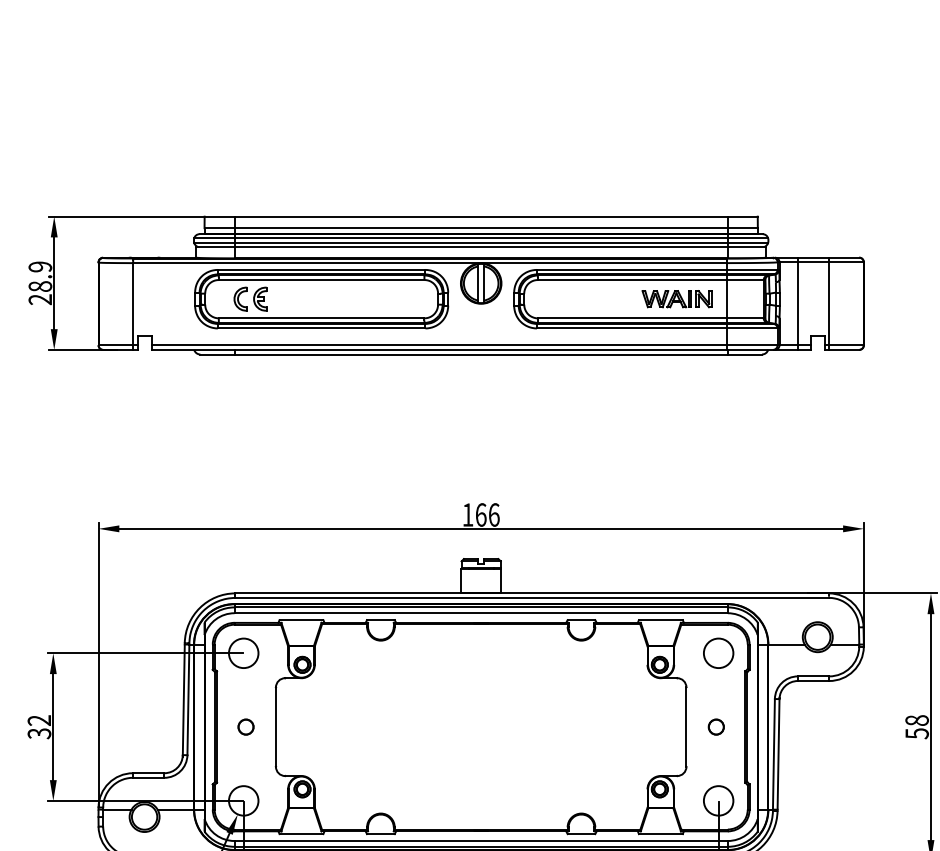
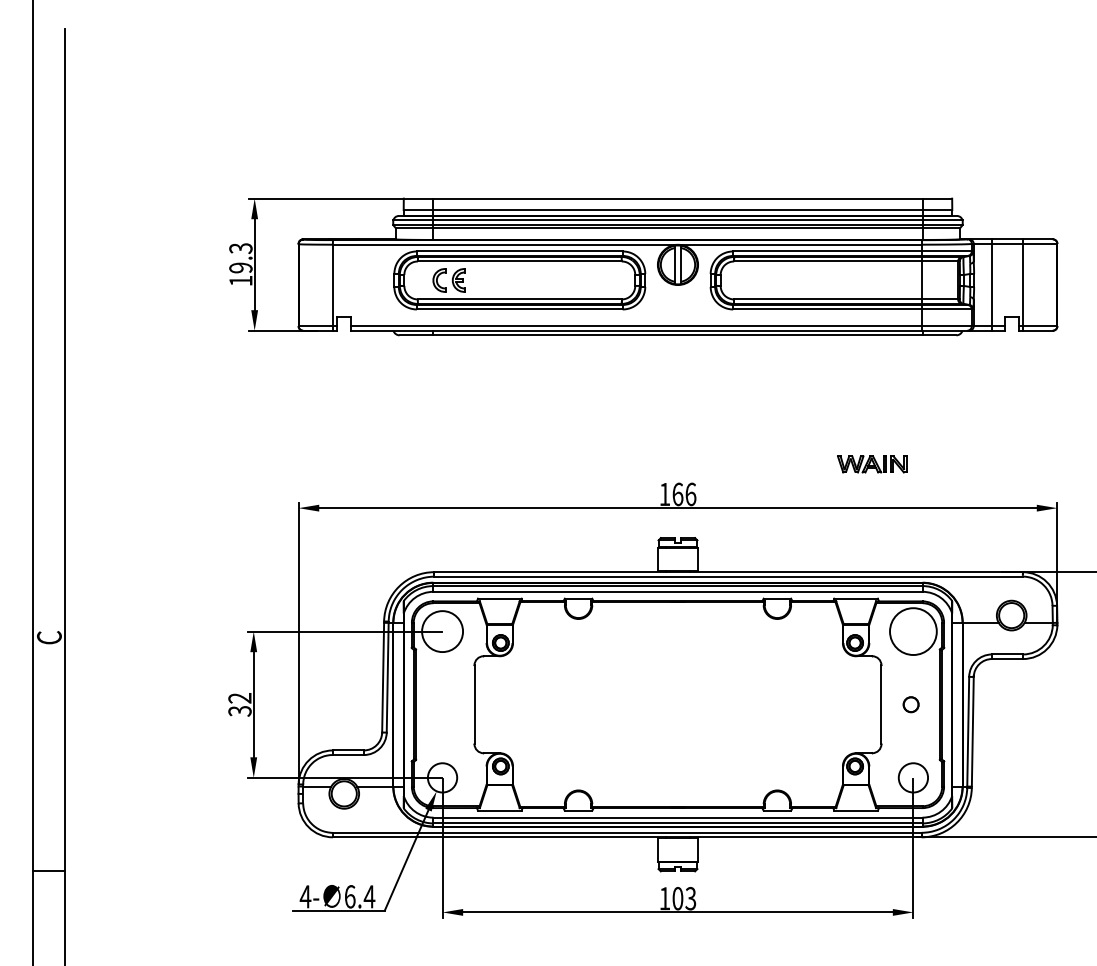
text: (39, 283) -> (240, 264), 28.9 -> 19.3
part: (677, 299) -> (872, 464), moved
circle: (243, 653) -> (442, 631), size x1.4
circle: (718, 653) -> (913, 631), size x1.6
circle: (245, 726) -> (444, 704), removed

